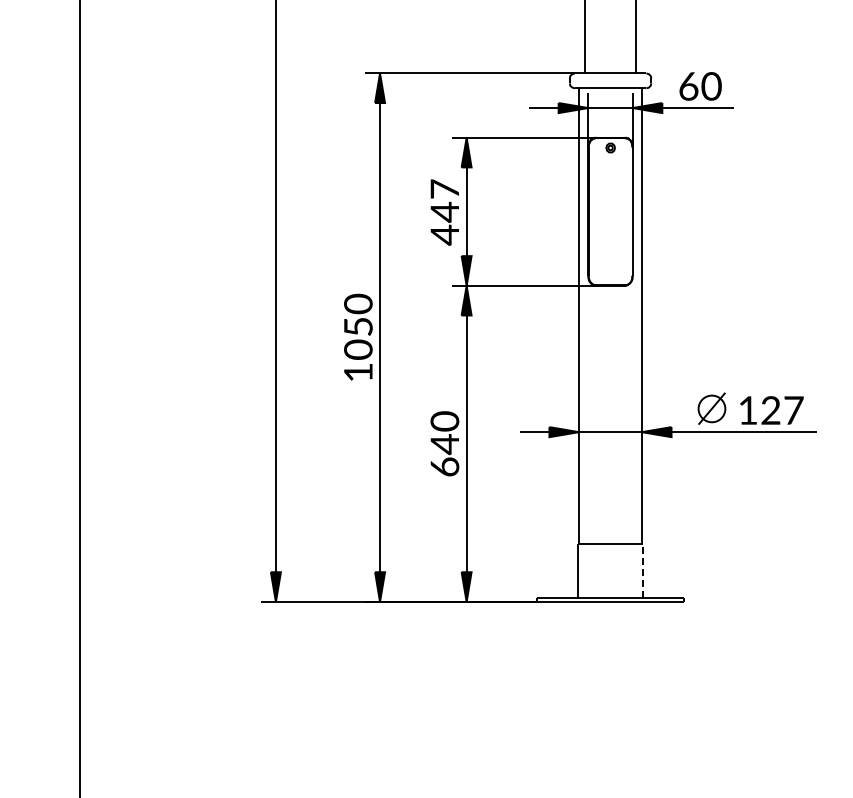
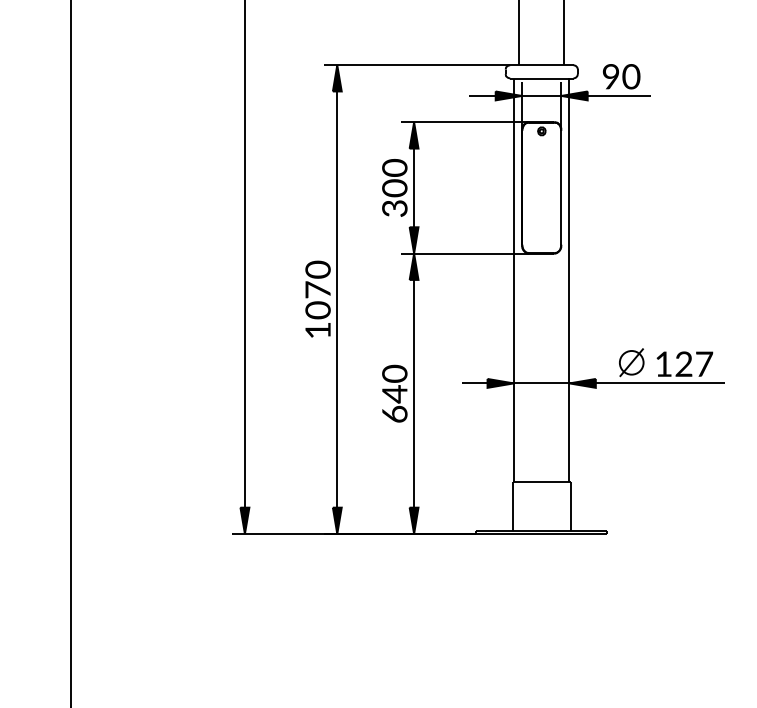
text: (688, 86) -> (610, 76), 60 -> 90
text: (444, 212) -> (394, 188), 447 -> 300
text: (358, 326) -> (318, 289), 1050 -> 1070
line: (643, 570) -> (570, 506), dashed -> solid

